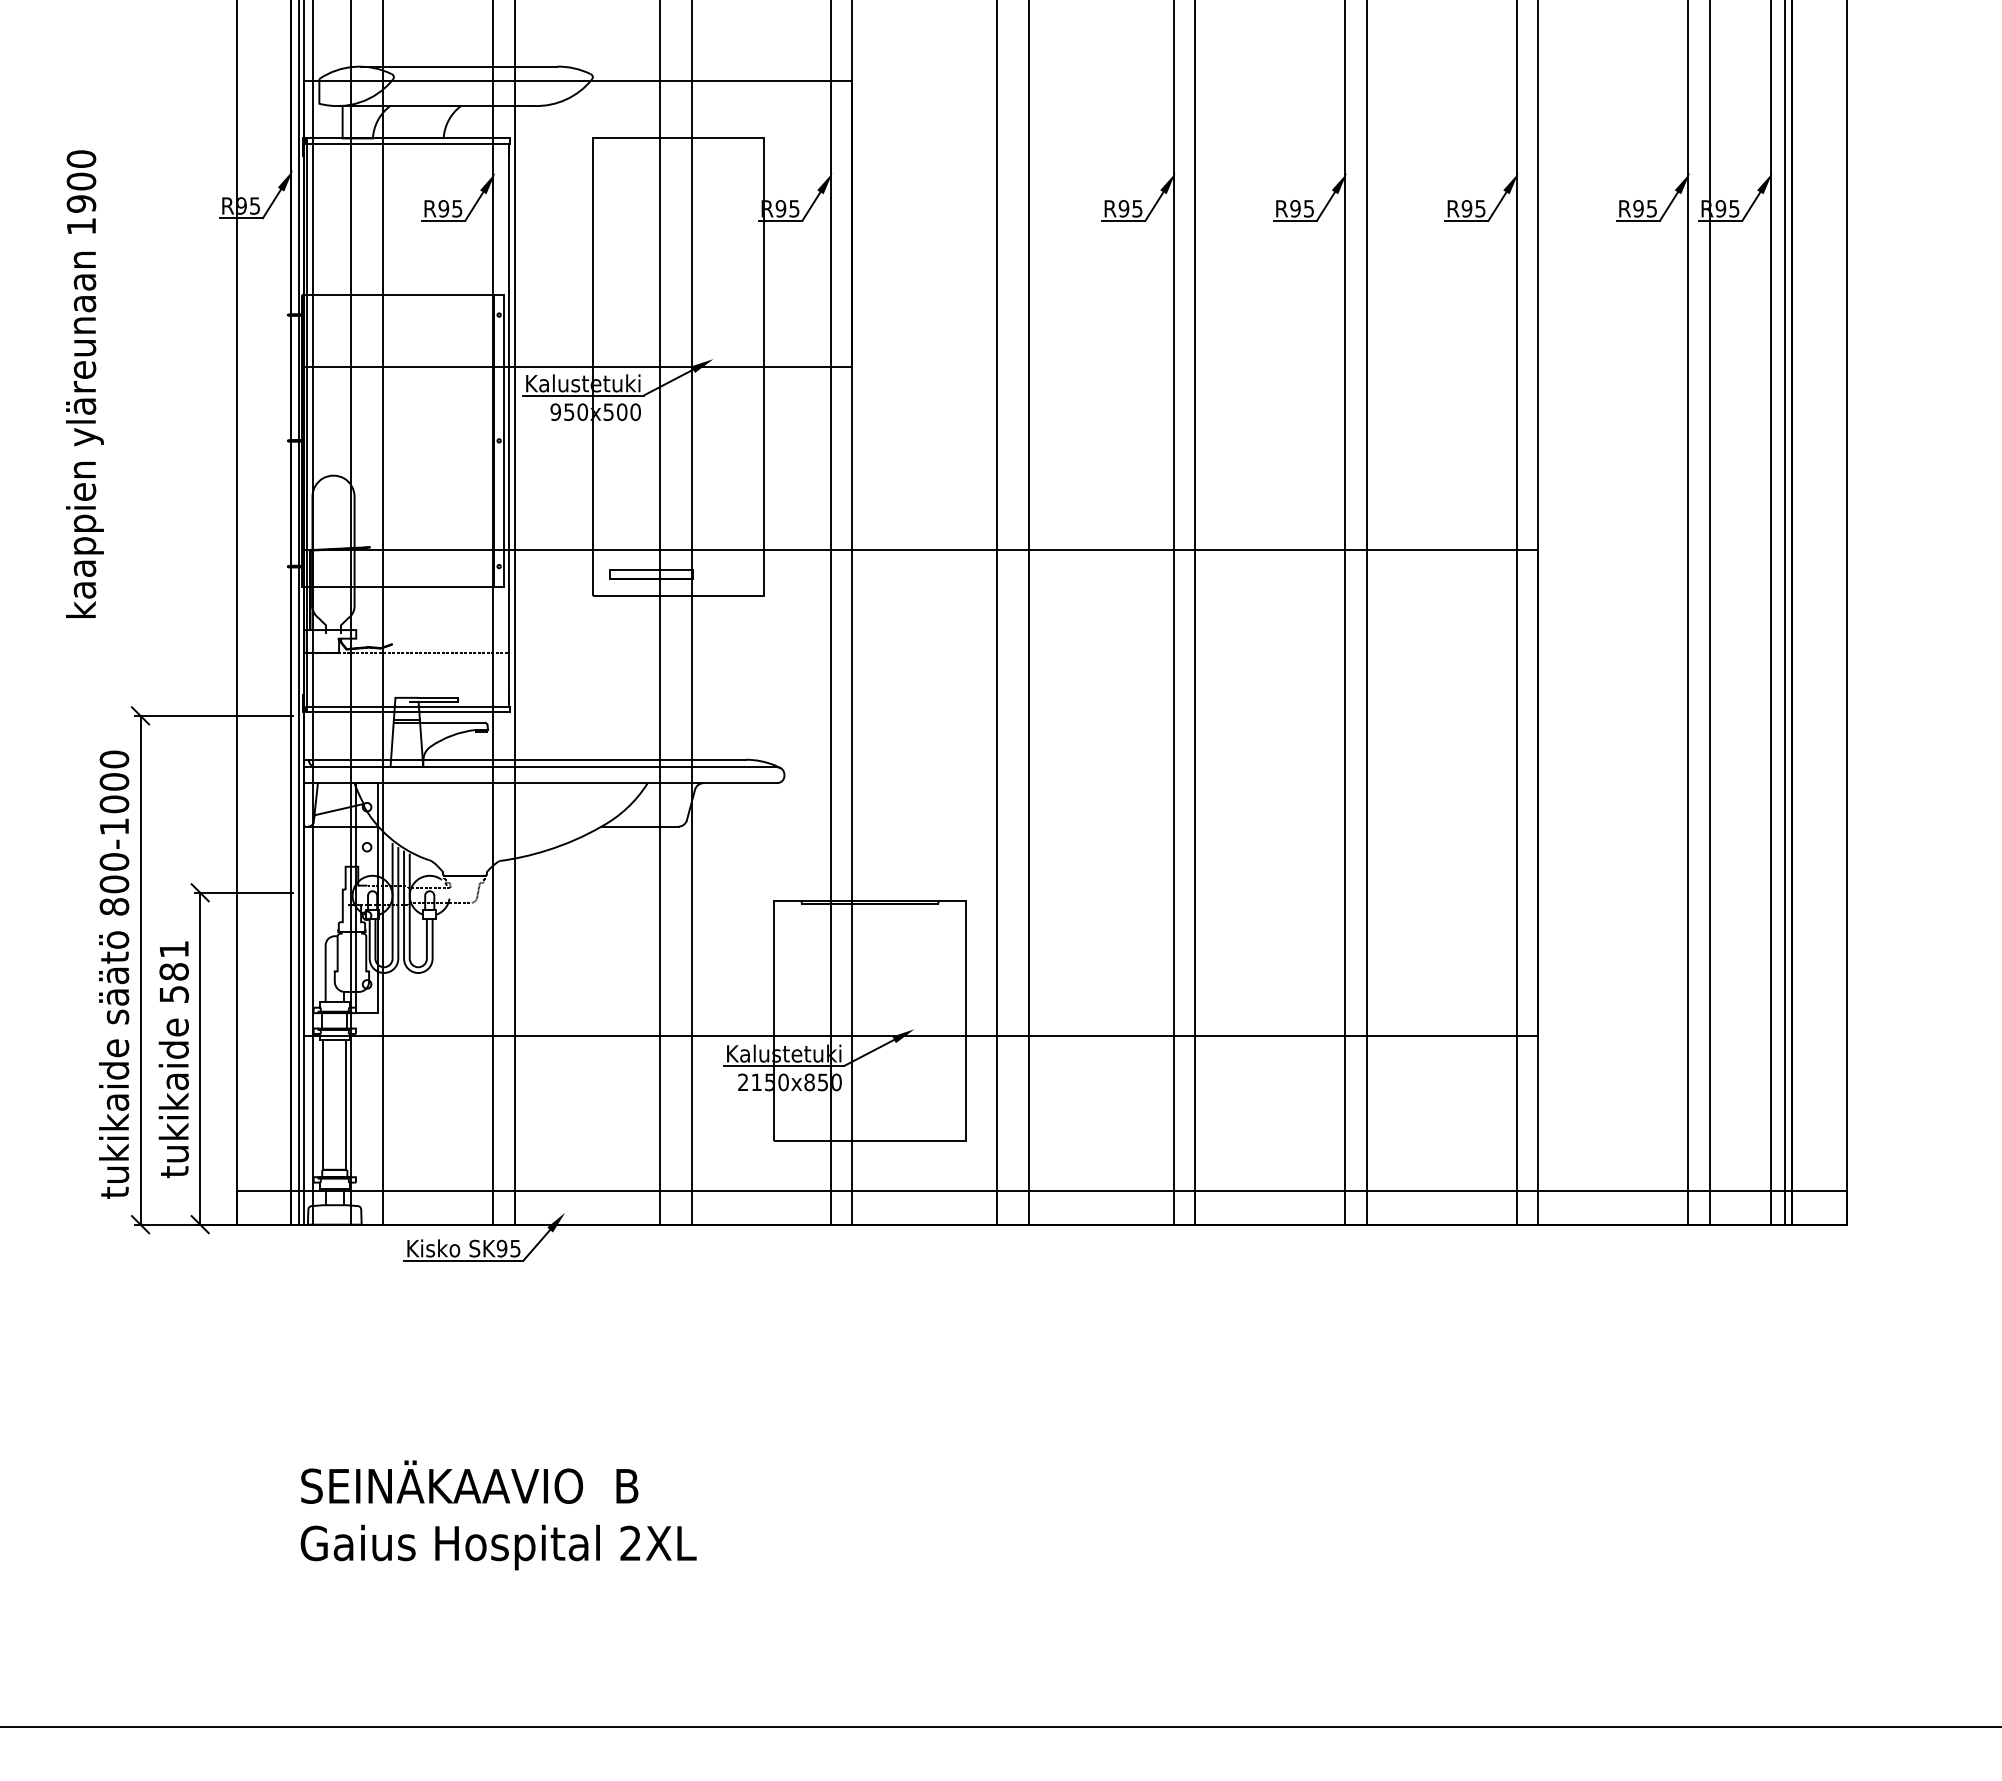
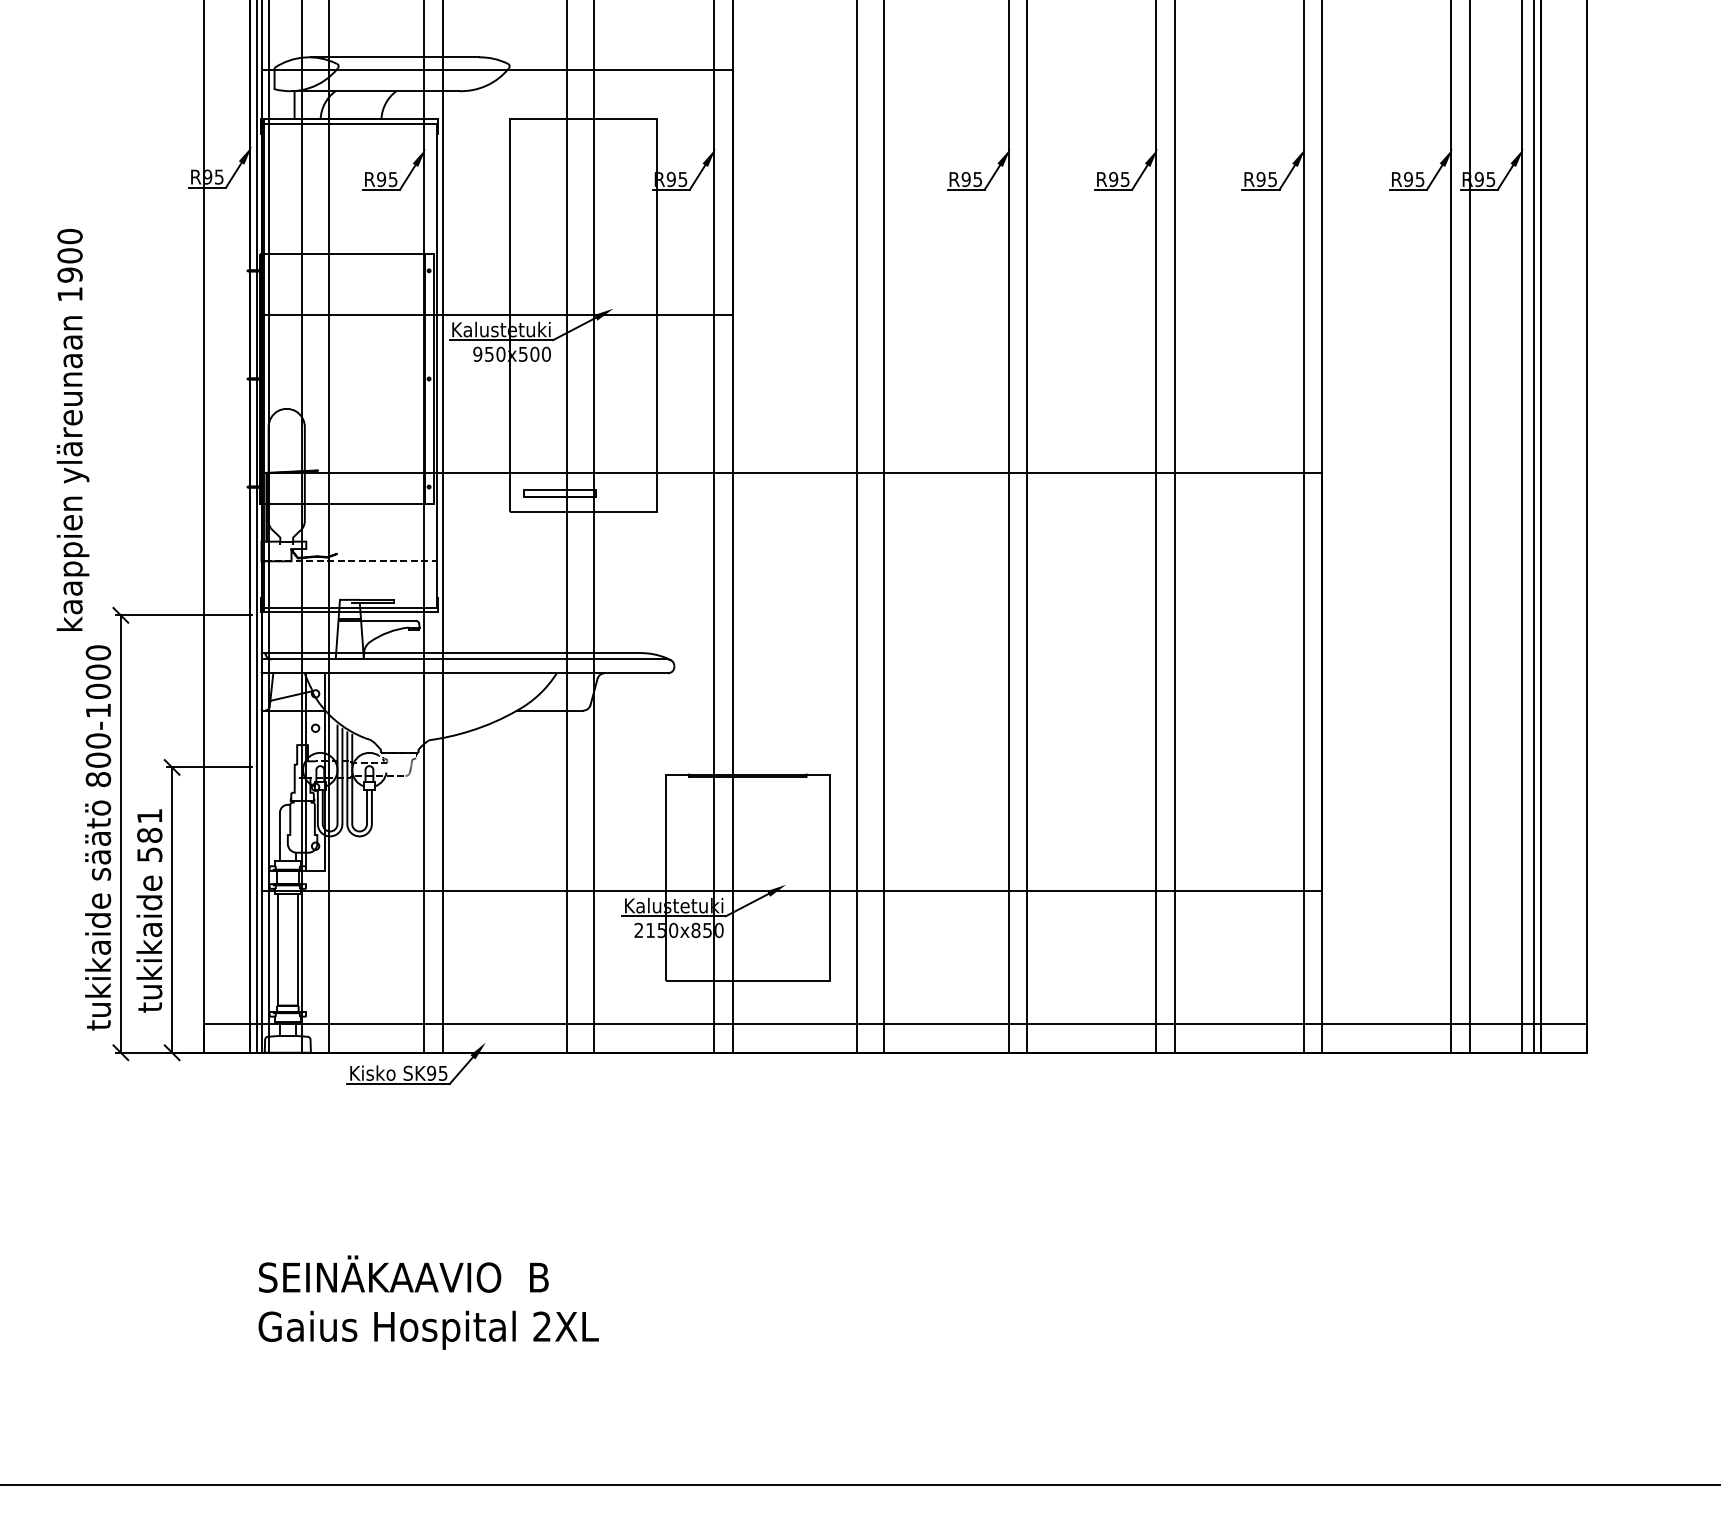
text: (84, 383) -> (72, 429), moved

